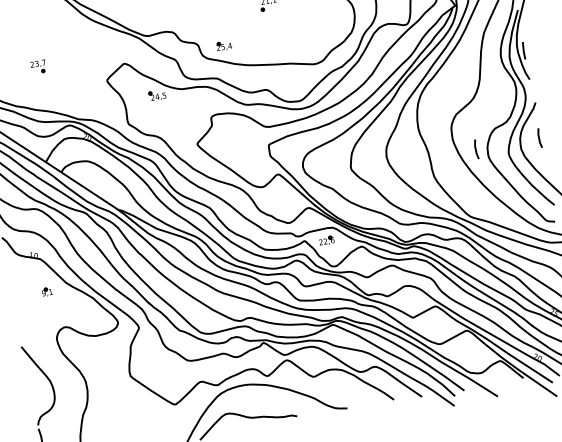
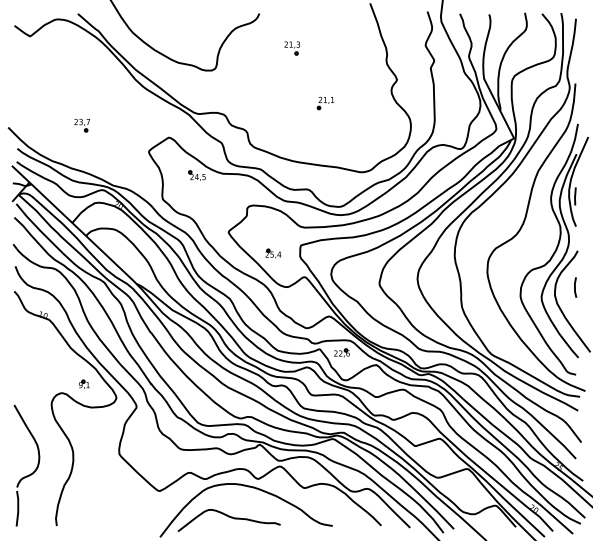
part: (224, 45) -> (273, 253), moved
line: (476, 149) -> (509, 287), removed
part: (47, 291) -> (84, 383), moved

